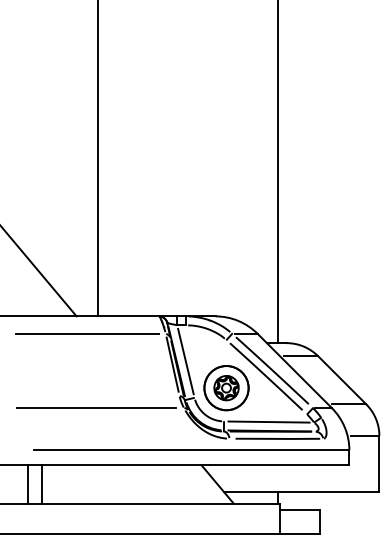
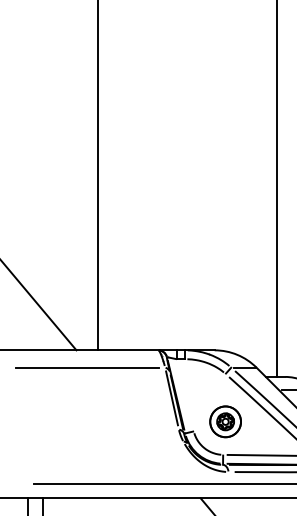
line: (185, 361) -> (184, 395), removed
part: (226, 388) -> (225, 422), size x0.7
line: (96, 408) -> (96, 441), removed

